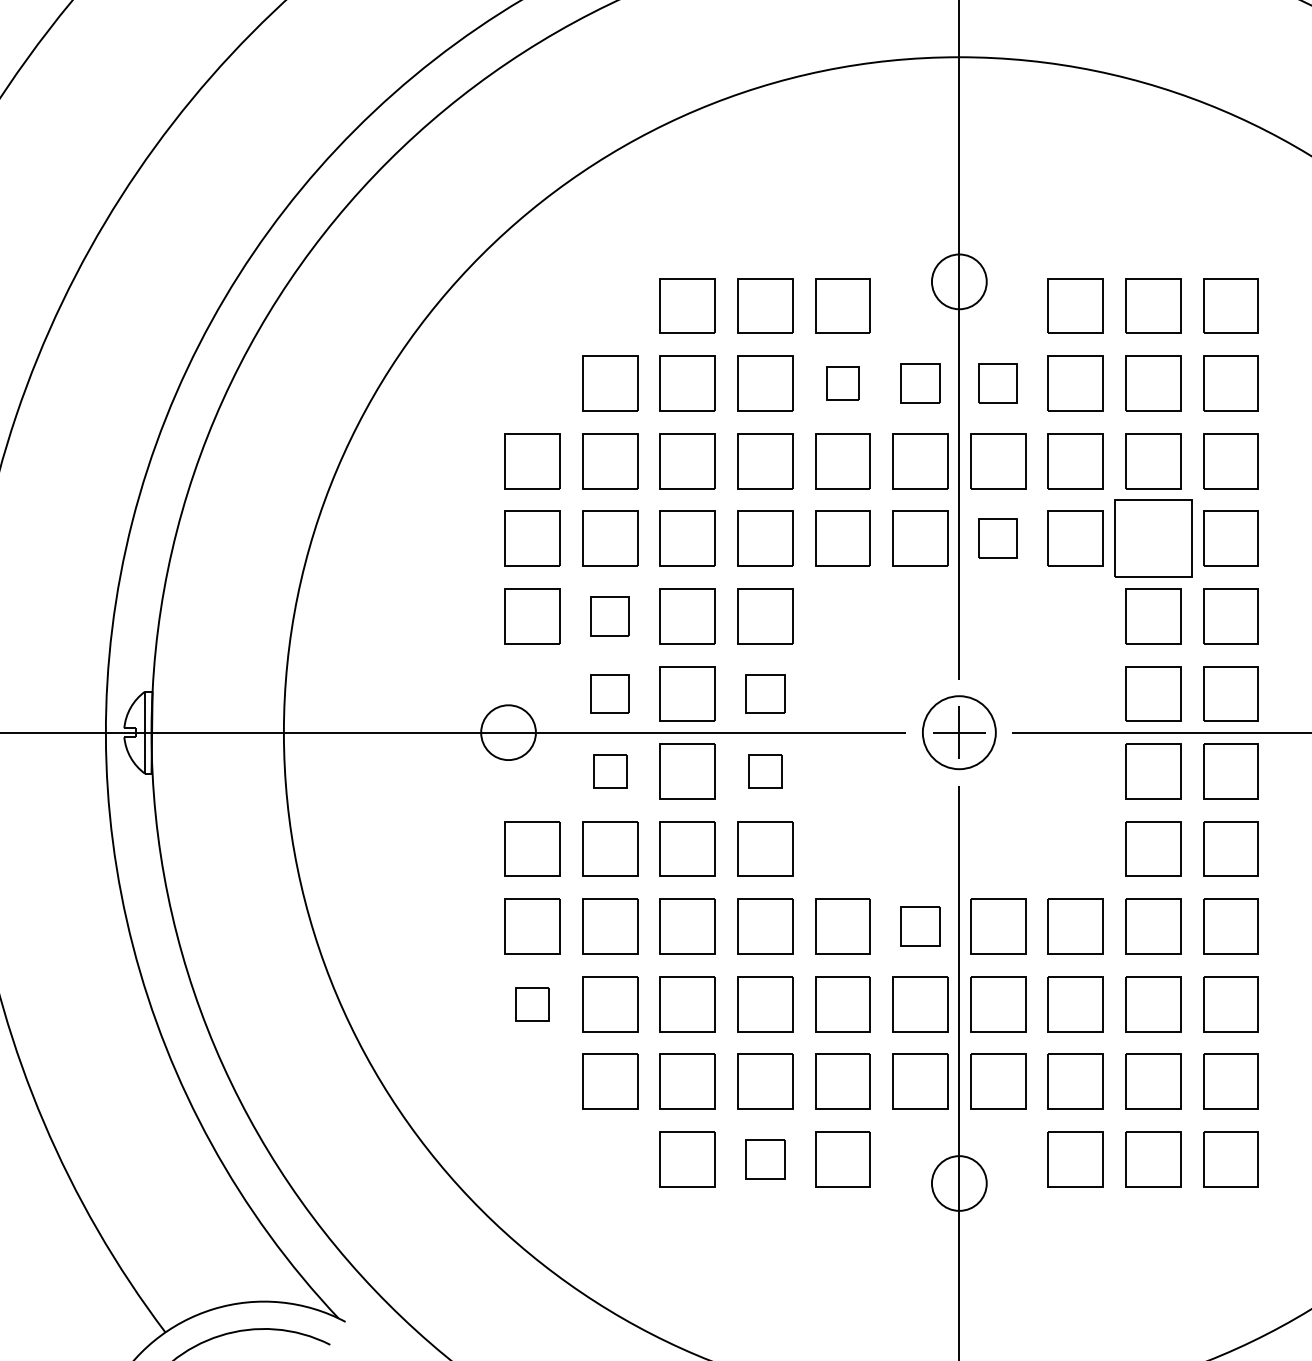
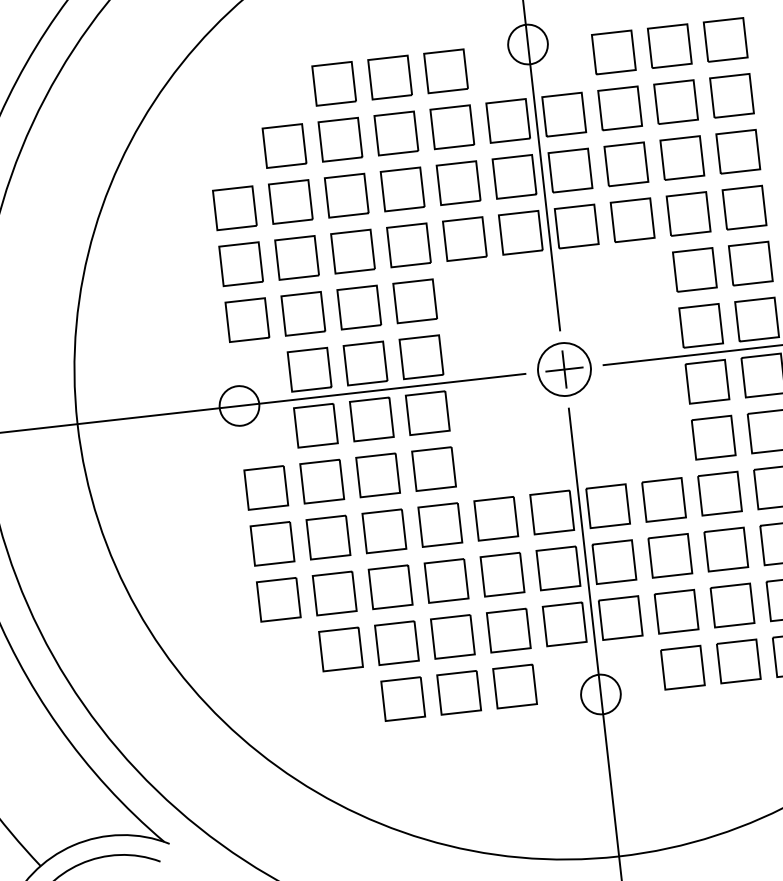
part: (842, 383) -> (452, 127), size x1.67
part: (920, 383) -> (508, 120), size x1.43
part: (998, 383) -> (564, 114), size x1.43
part: (998, 538) -> (576, 226), size x1.43
part: (1153, 538) -> (688, 213), size x0.71
part: (610, 616) -> (303, 313), size x1.43
part: (610, 693) -> (309, 369), size x1.43
part: (765, 693) -> (421, 356), size x1.43
part: (610, 771) -> (316, 425), size x1.67
part: (765, 771) -> (427, 413), size x1.67
part: (920, 926) -> (552, 512), size x1.43
part: (532, 1004) -> (278, 599), size x1.67
part: (765, 1159) -> (459, 692), size x1.43

